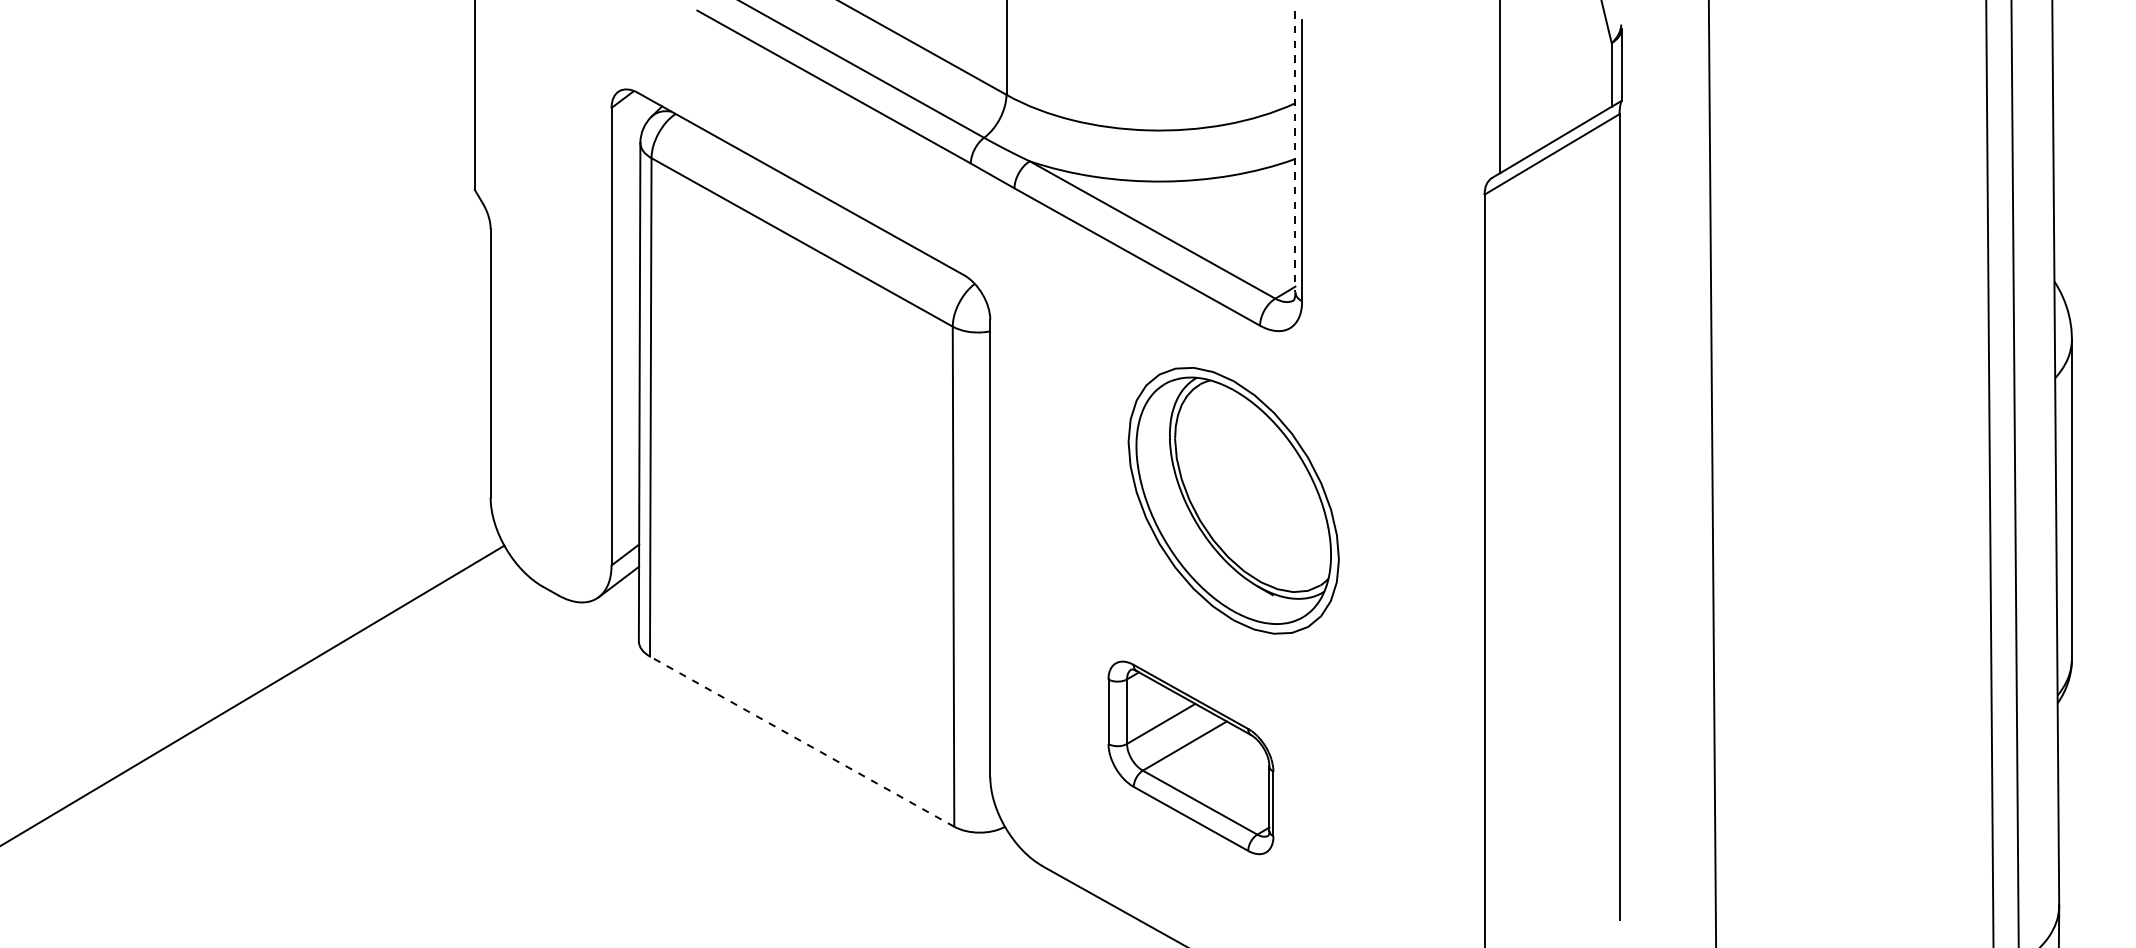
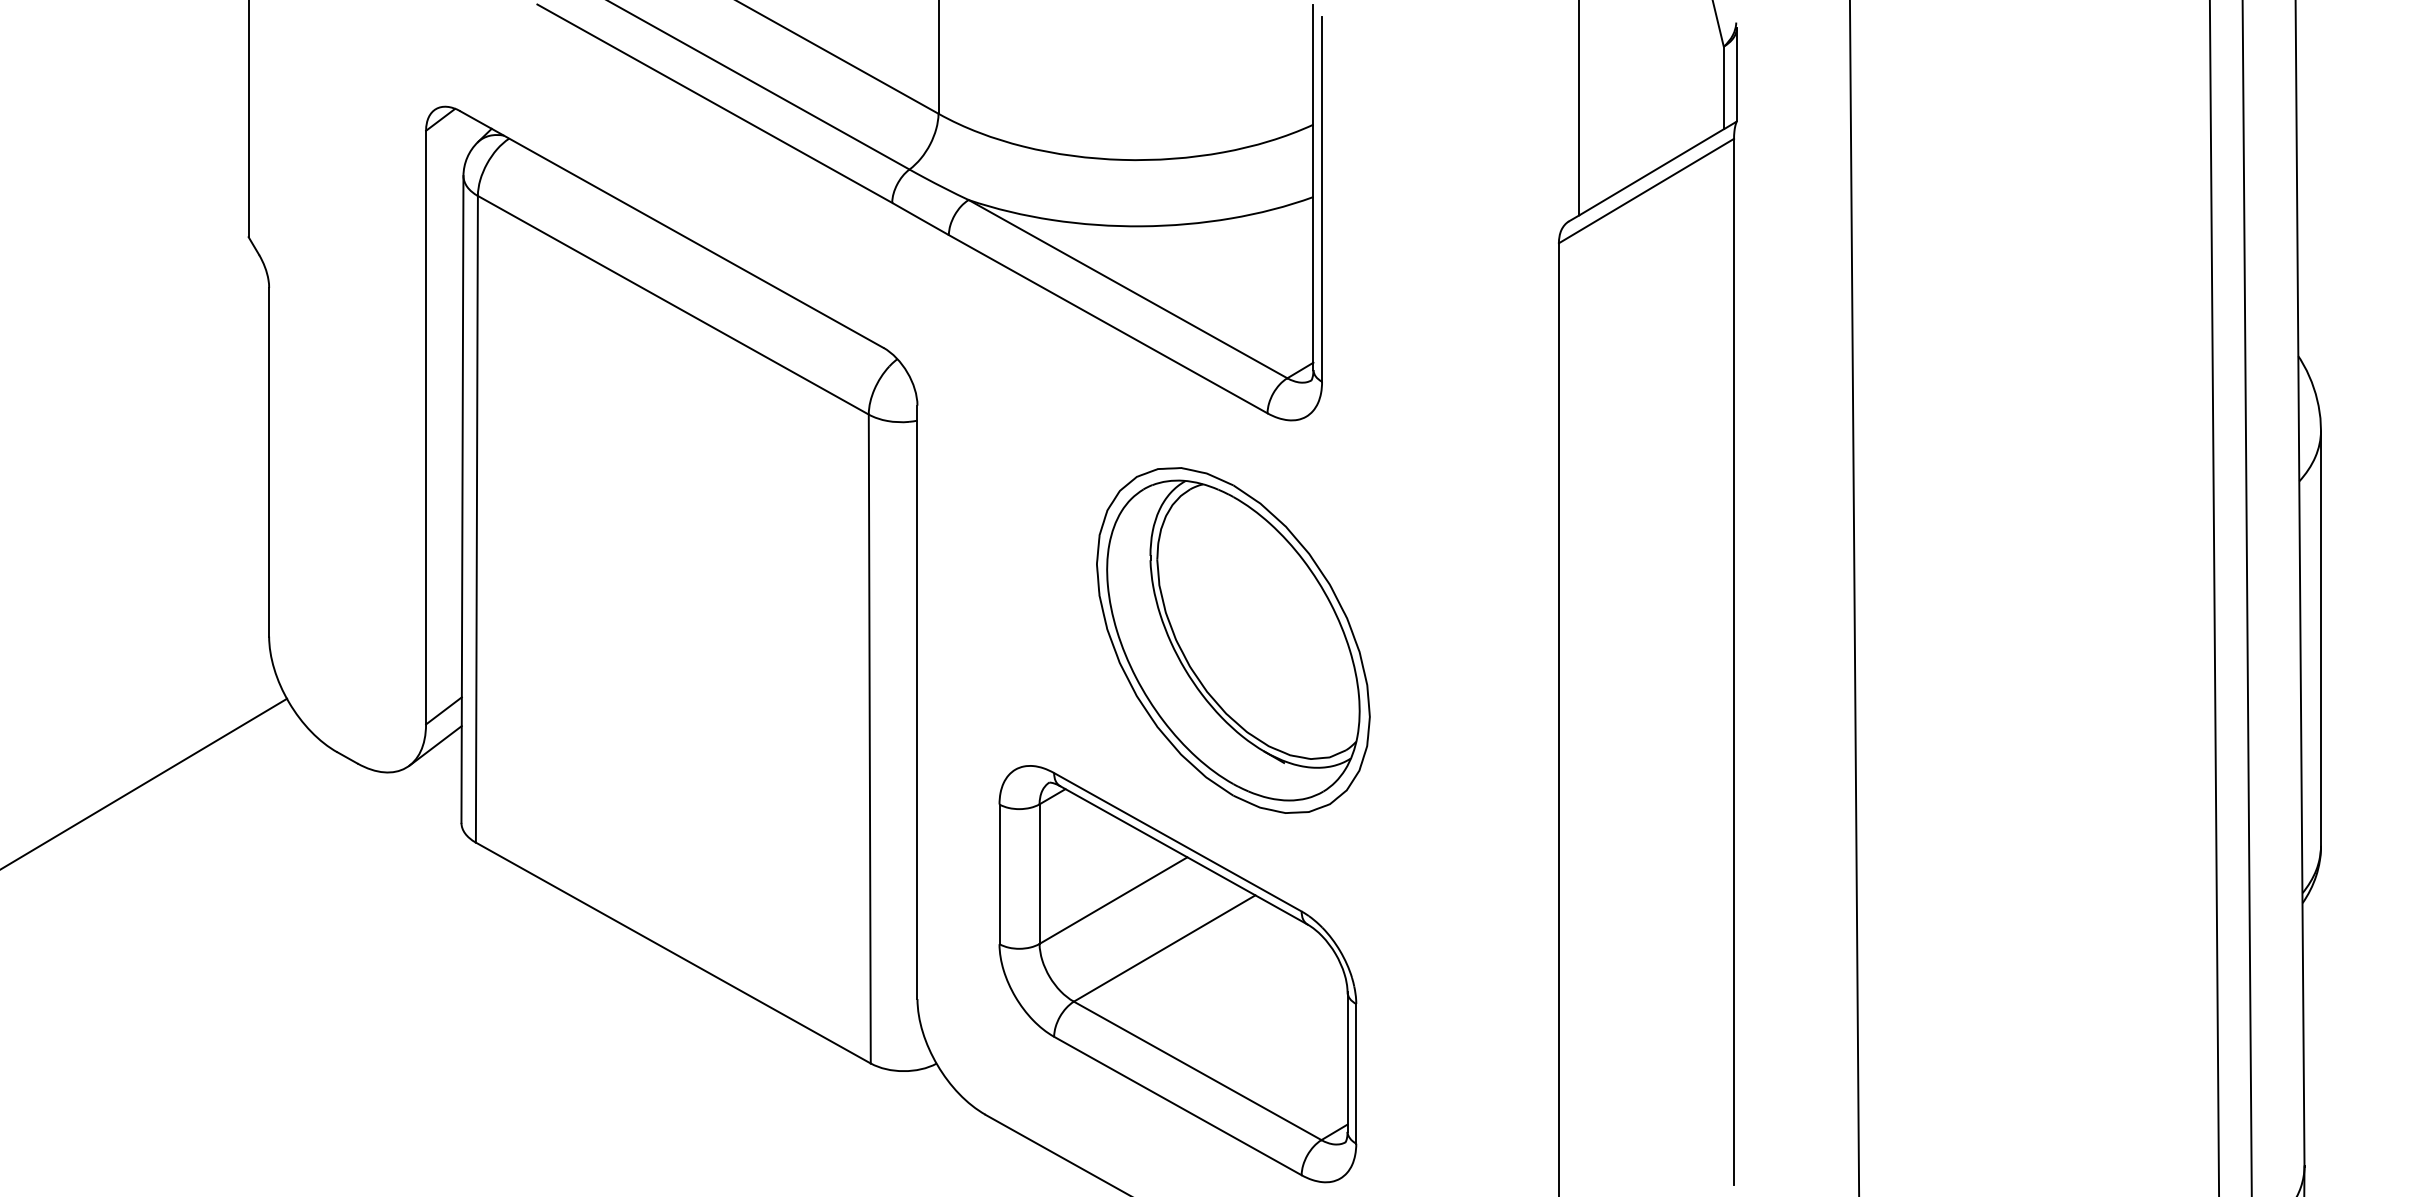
line: (1295, 151) -> (1313, 187), dashed -> solid
line: (801, 741) -> (672, 952), dashed -> solid
part: (1190, 757) -> (1177, 973), size x1.67

